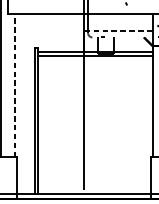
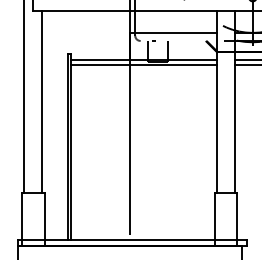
line: (118, 30) -> (173, 32), dashed -> solid
line: (15, 85) -> (42, 101), dashed -> solid

